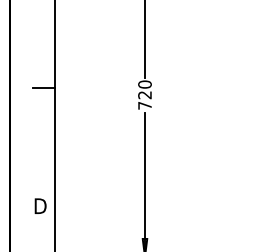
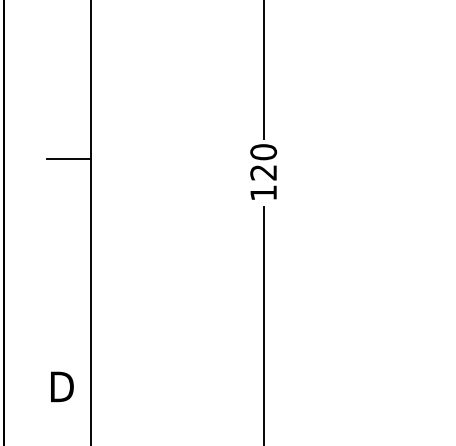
text: (144, 105) -> (262, 192), 720 -> 120

